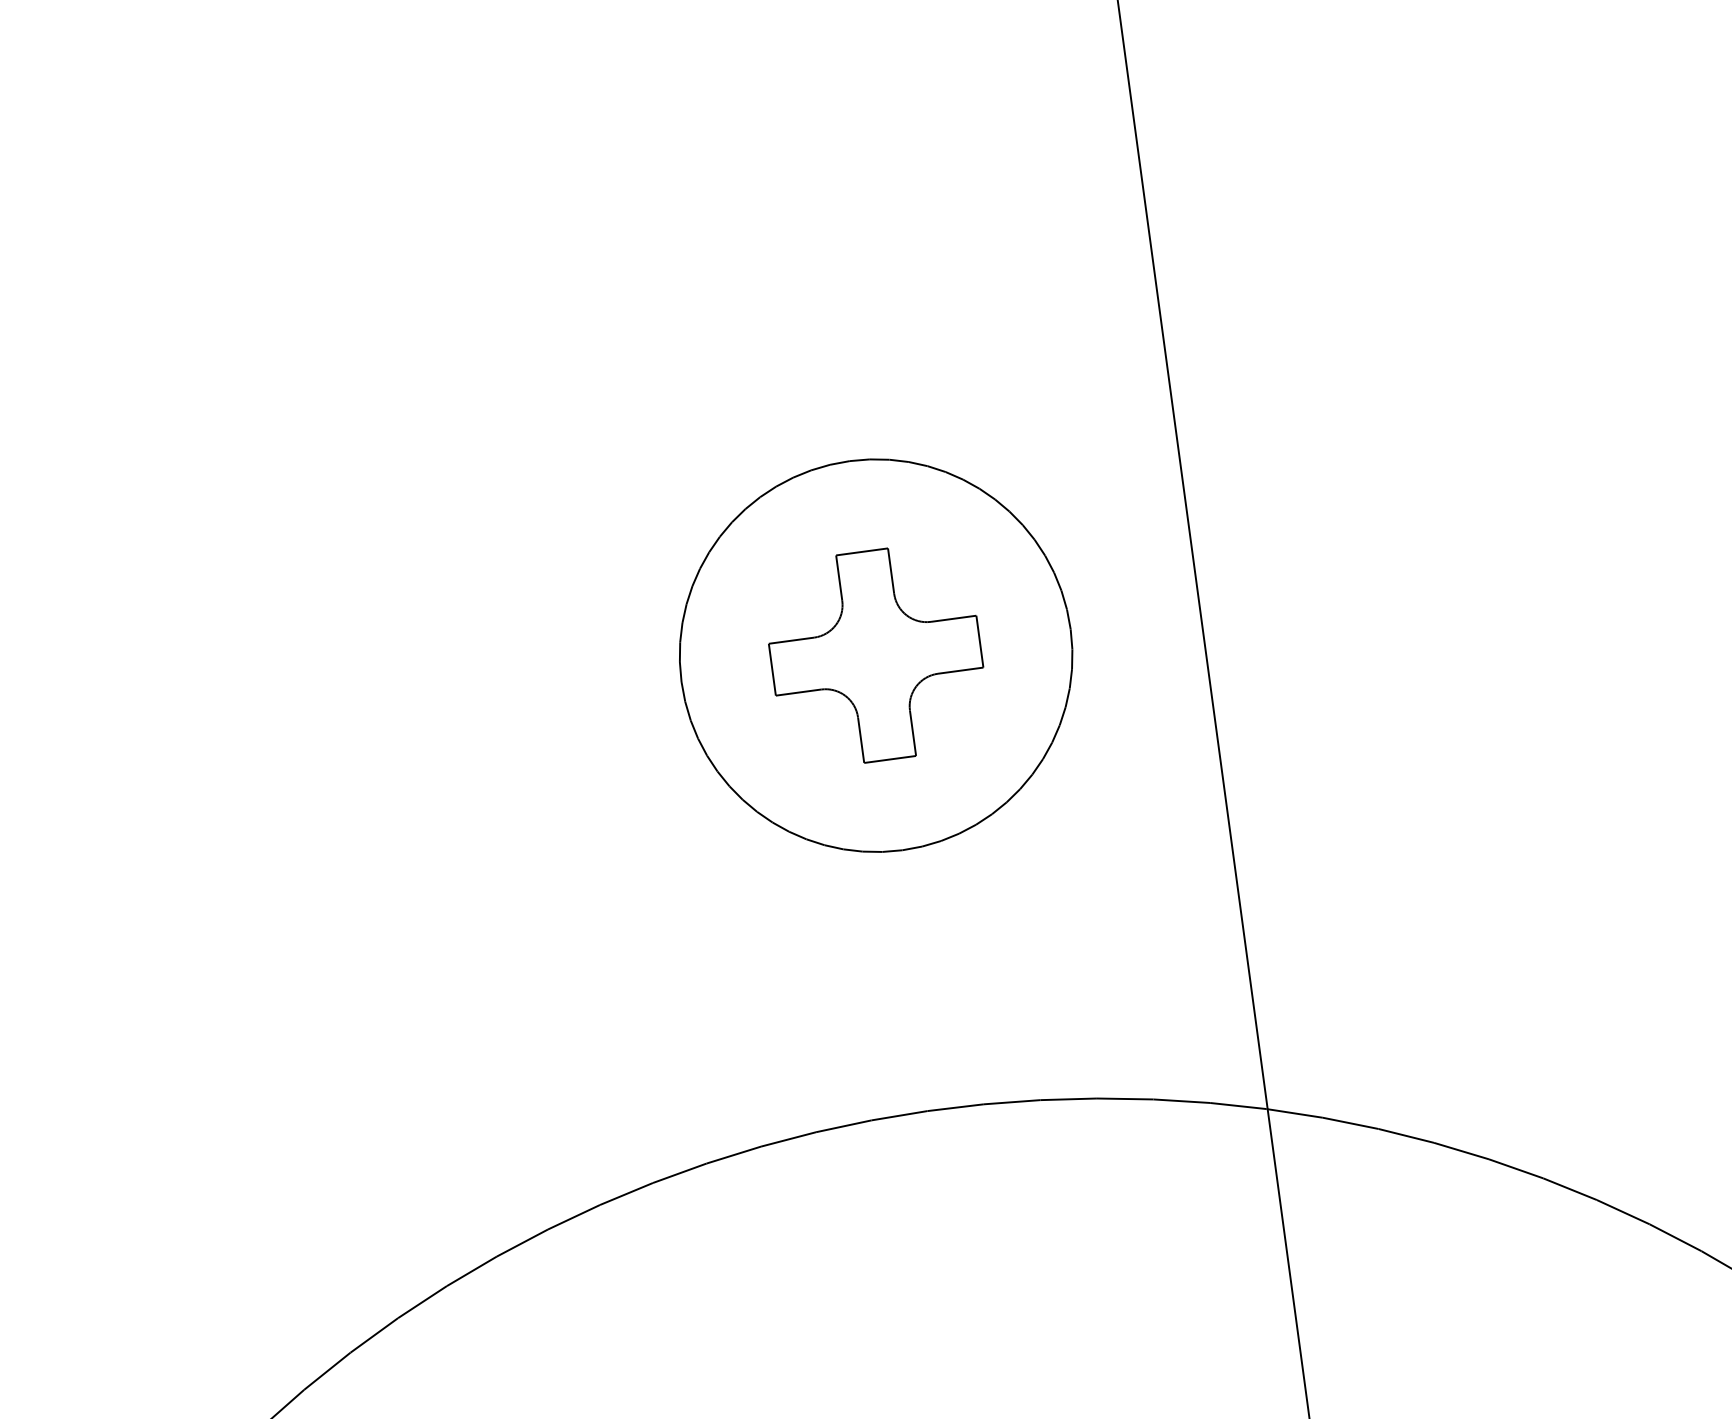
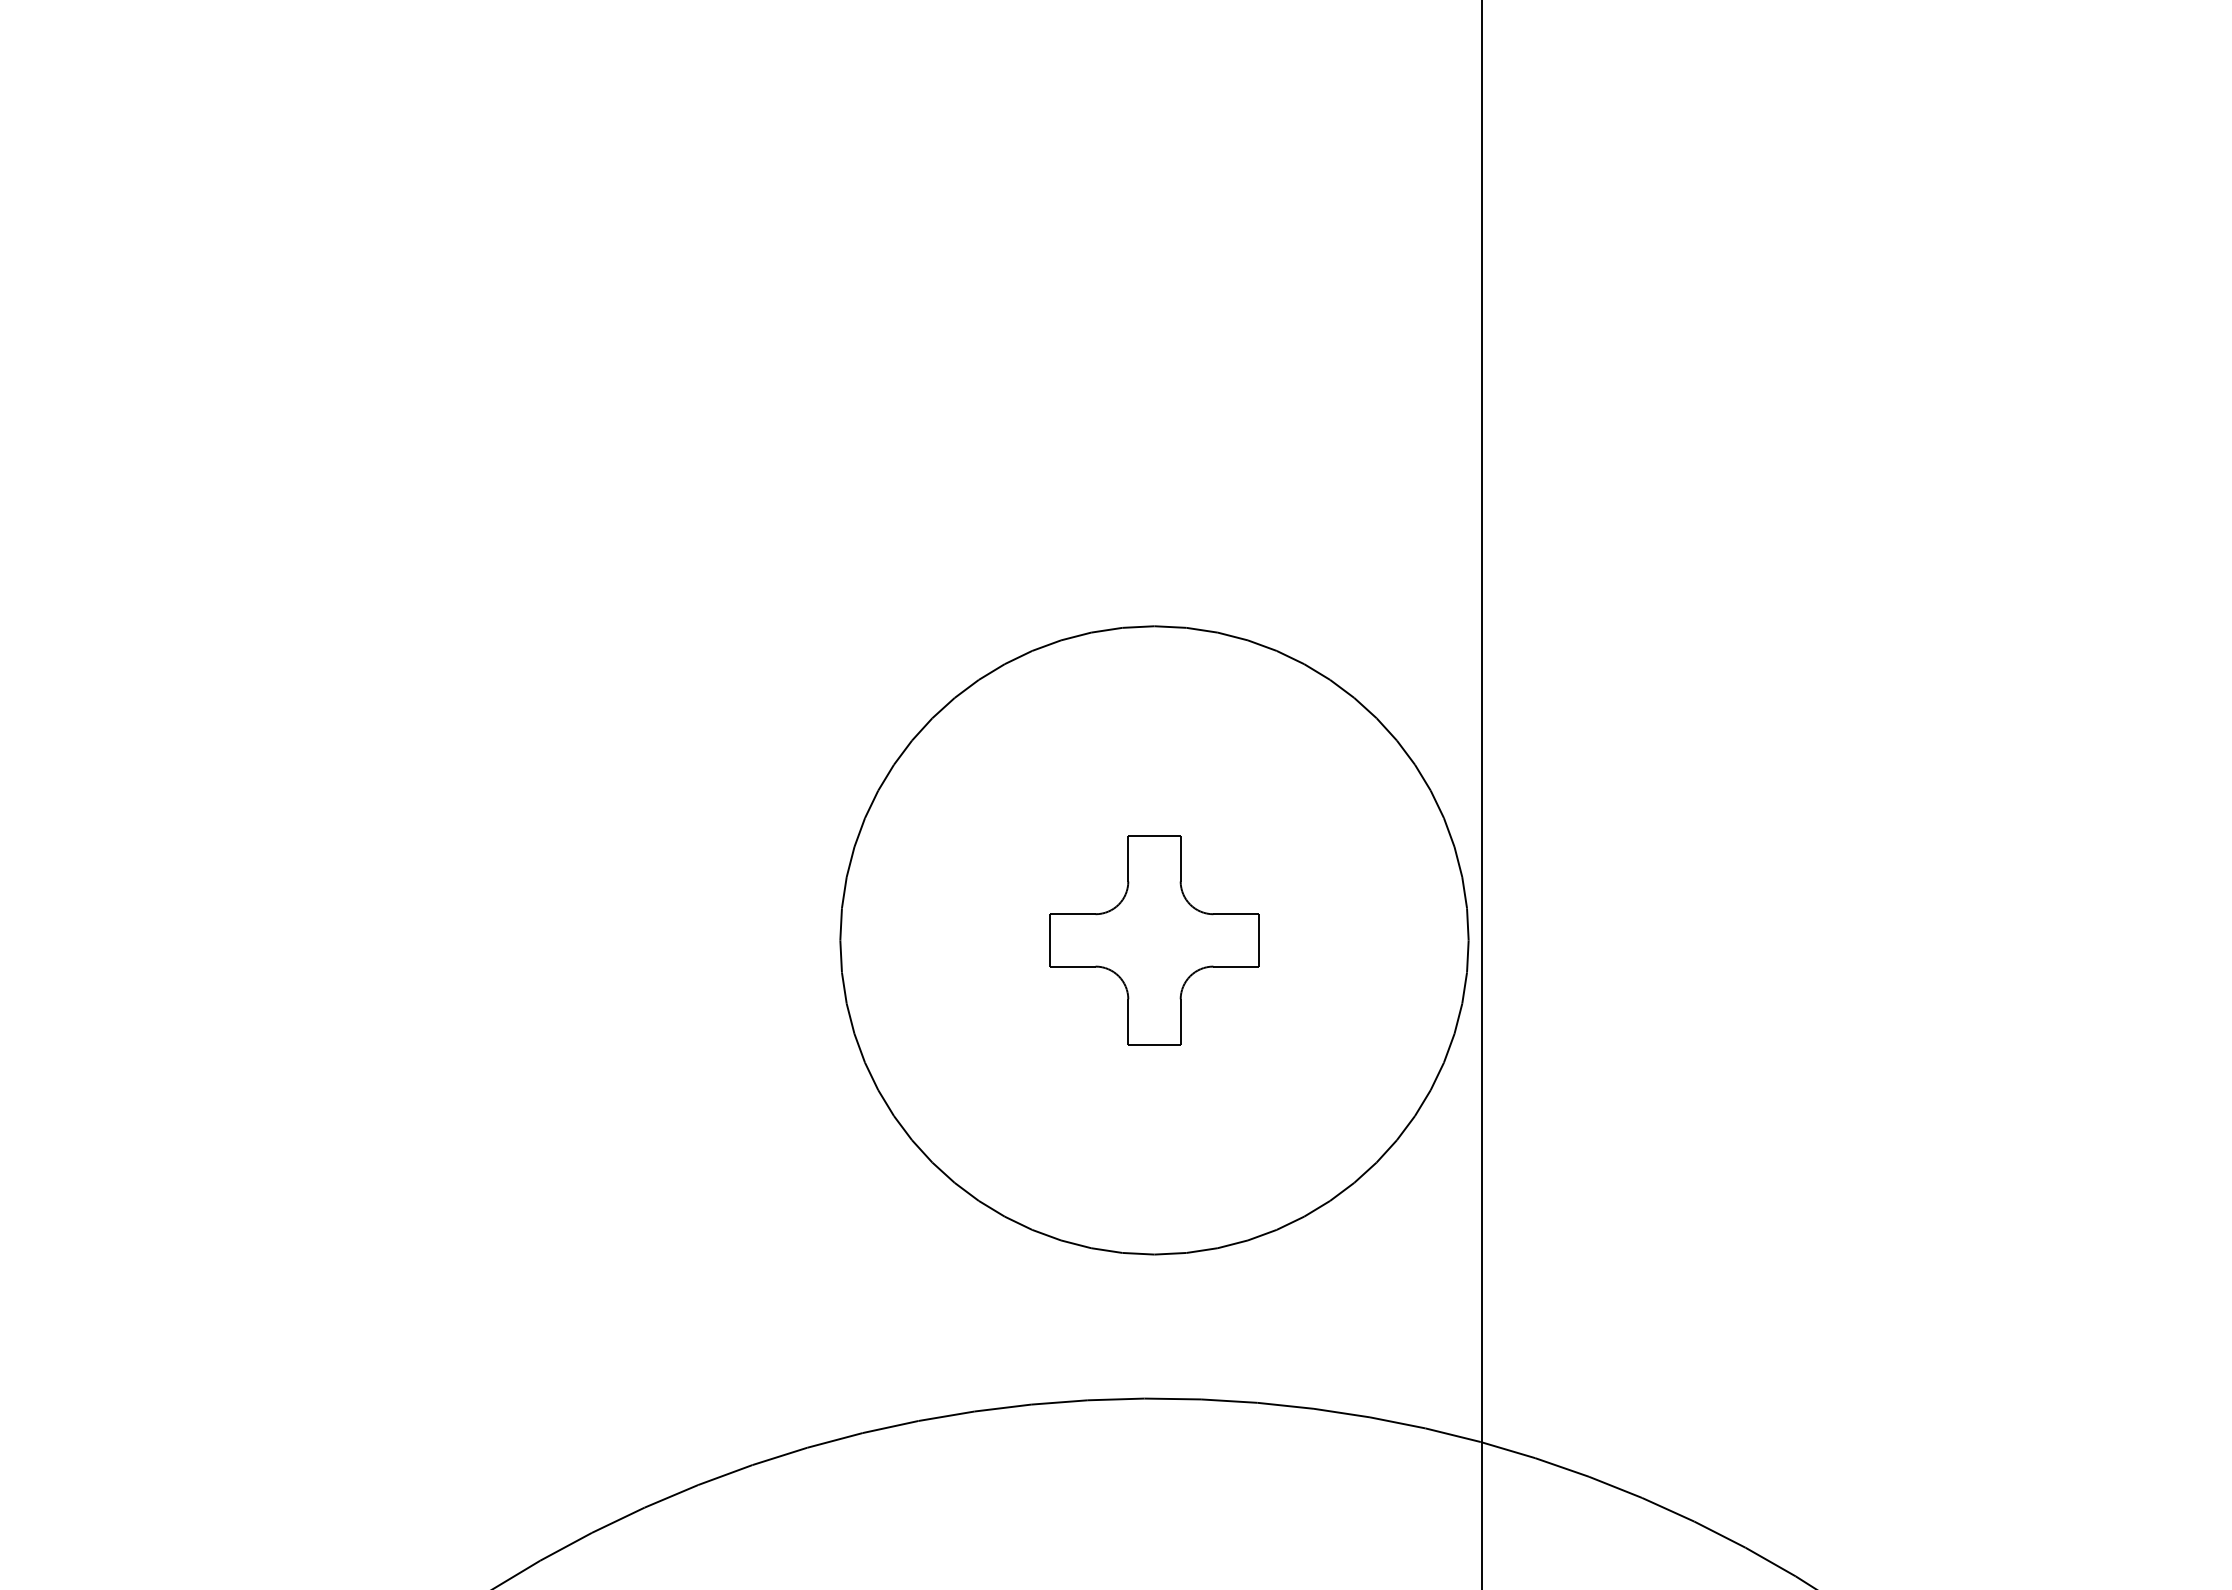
circle: (876, 655) -> (1154, 940), size x1.6

